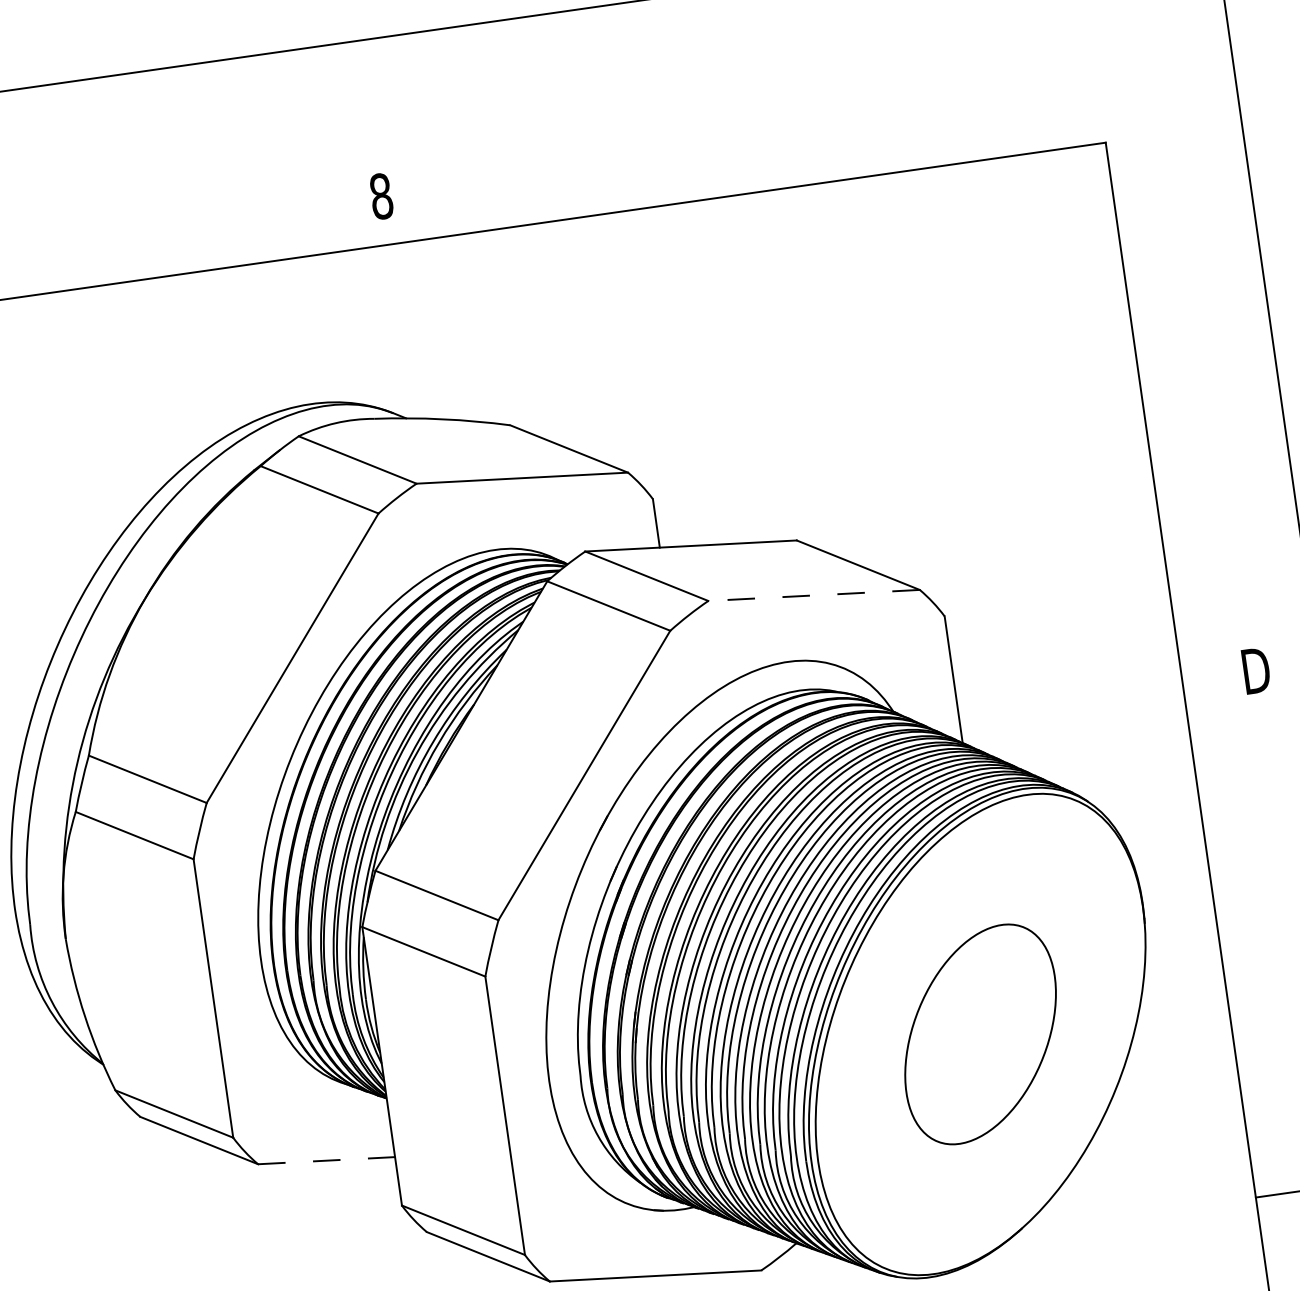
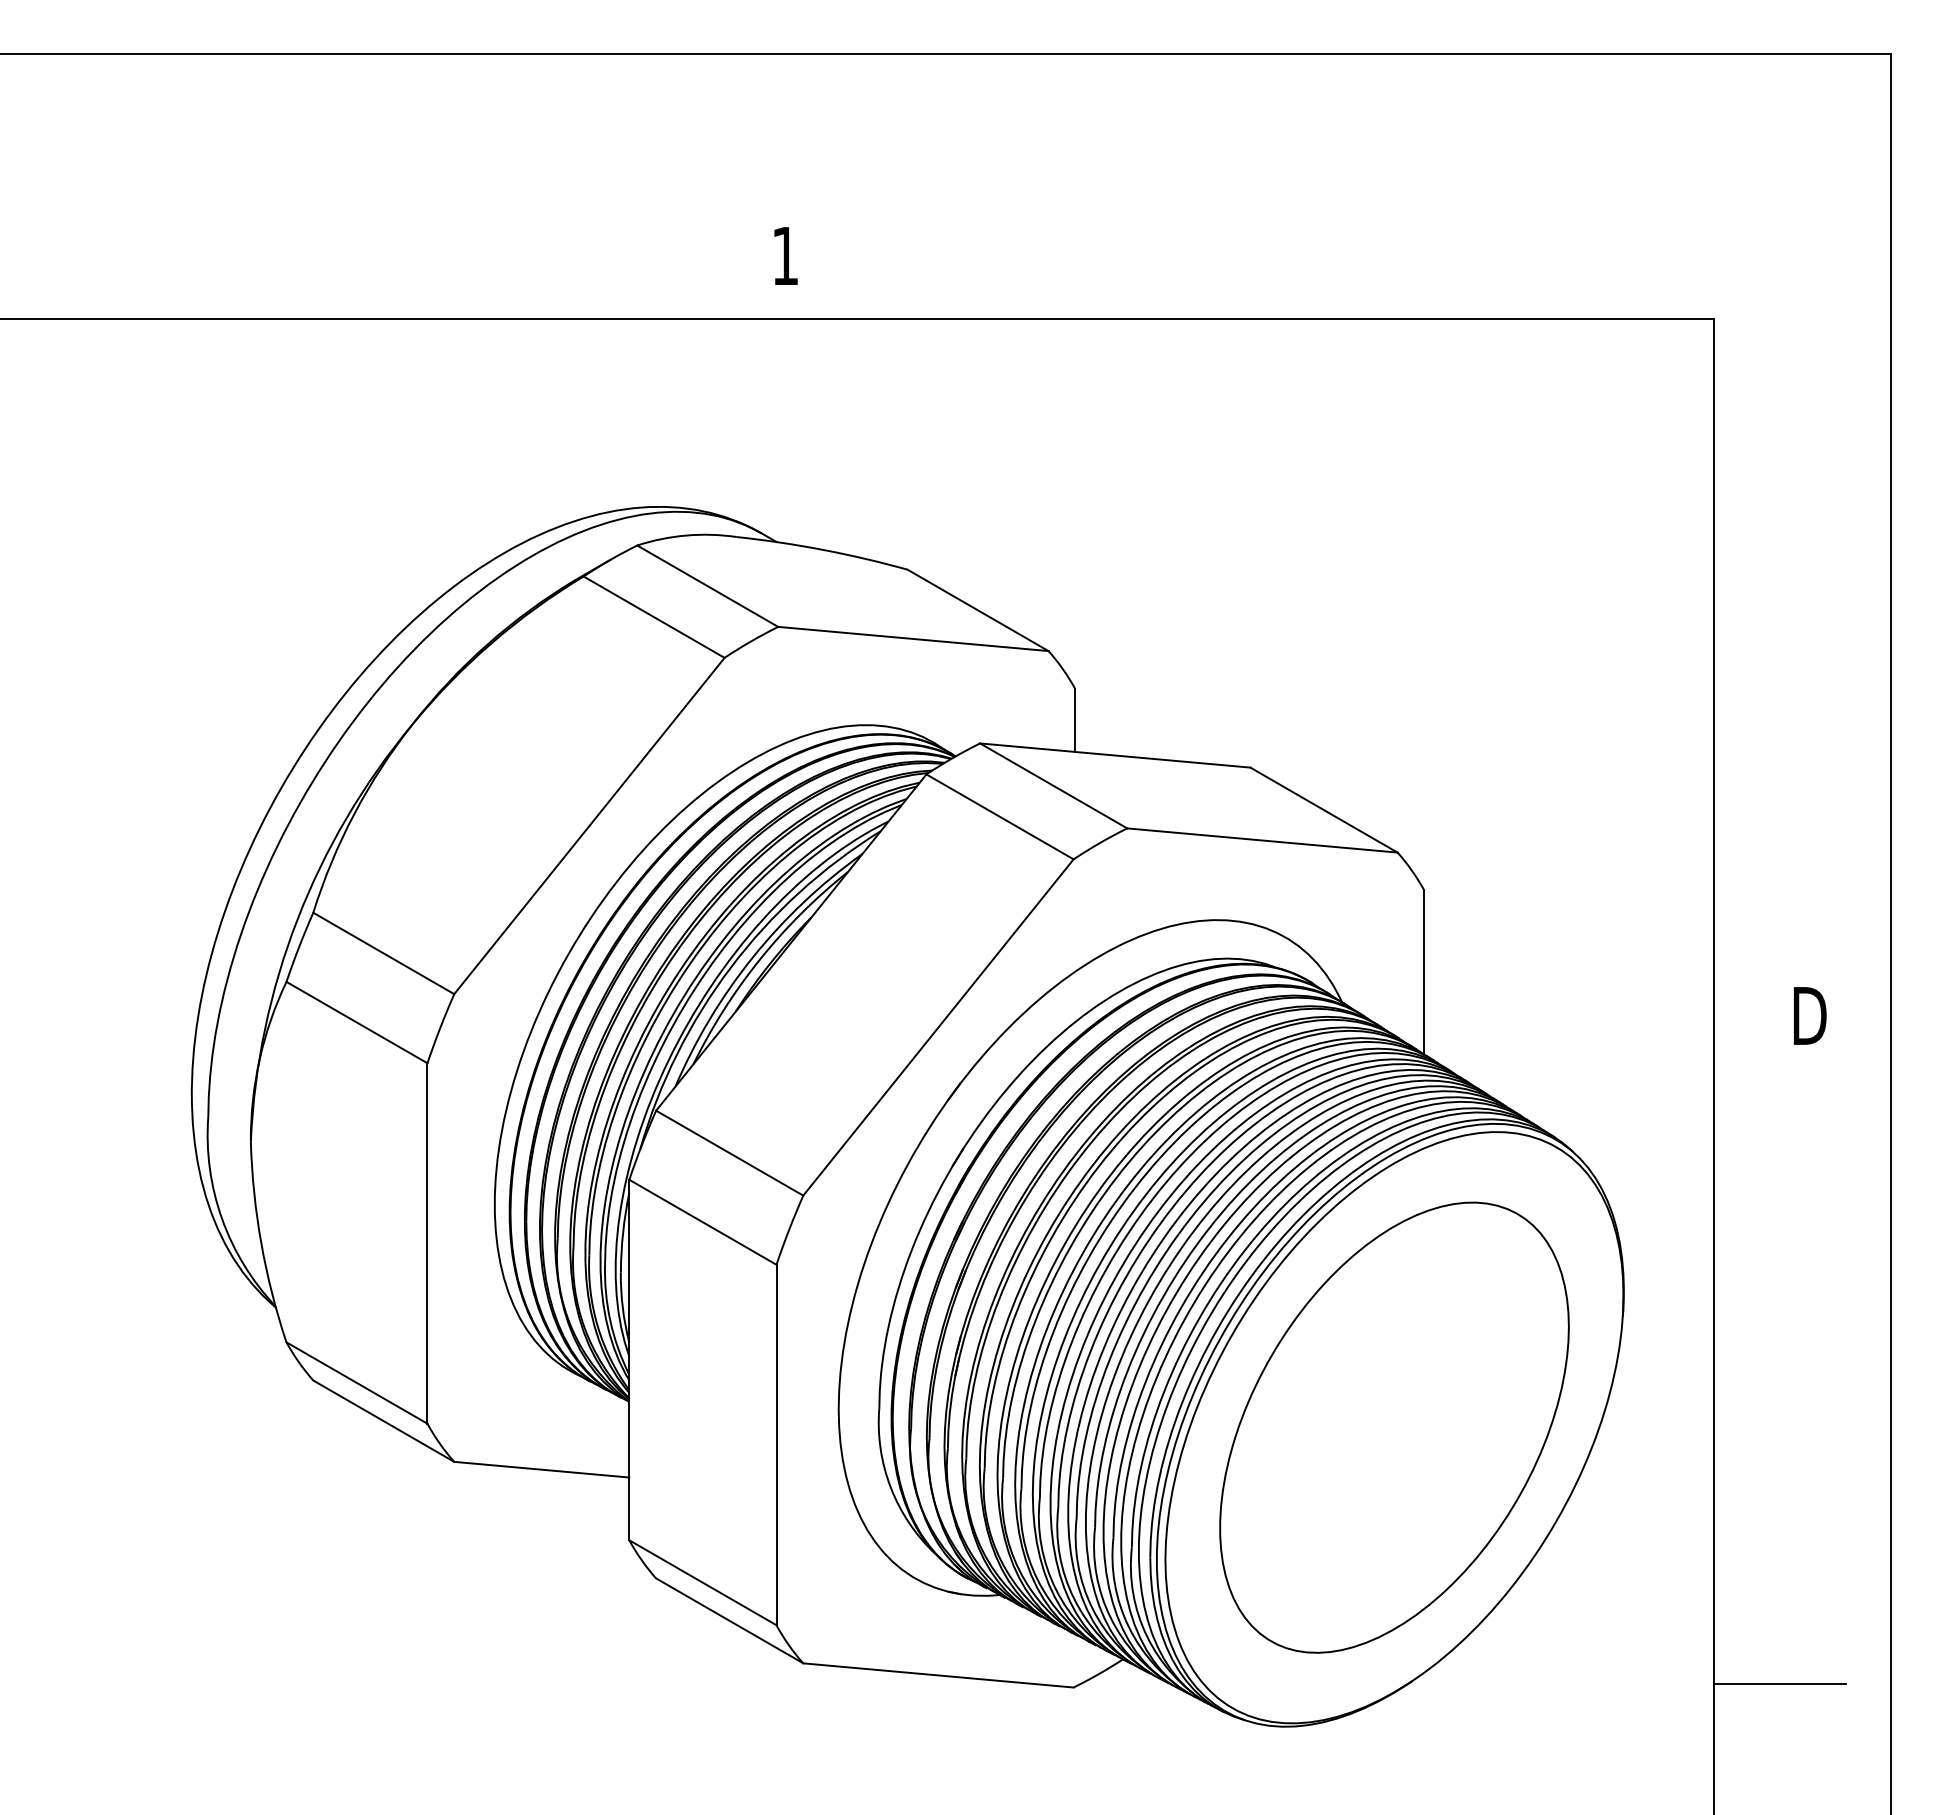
text: (381, 196) -> (785, 255), 8 -> 1
line: (814, 595) -> (1262, 840), dashed -> solid
part: (980, 1034) -> (1394, 1427), size x1.67
line: (326, 1160) -> (541, 1469), dashed -> solid

